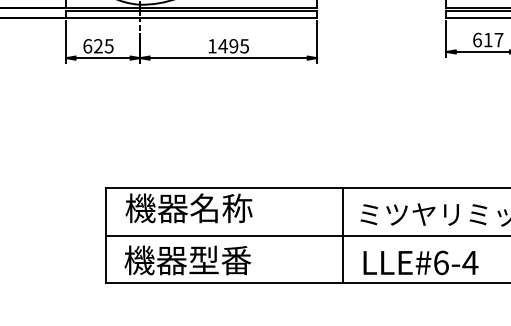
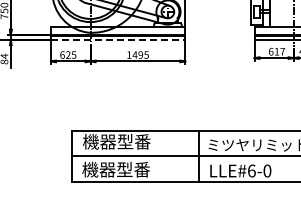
line: (192, 19) -> (118, 40), solid -> dashed
text: (220, 207) -> (133, 141), 機器名称 -> 機器型番
text: (470, 261) -> (267, 170), LLE#6-4 -> LLE#6-0

